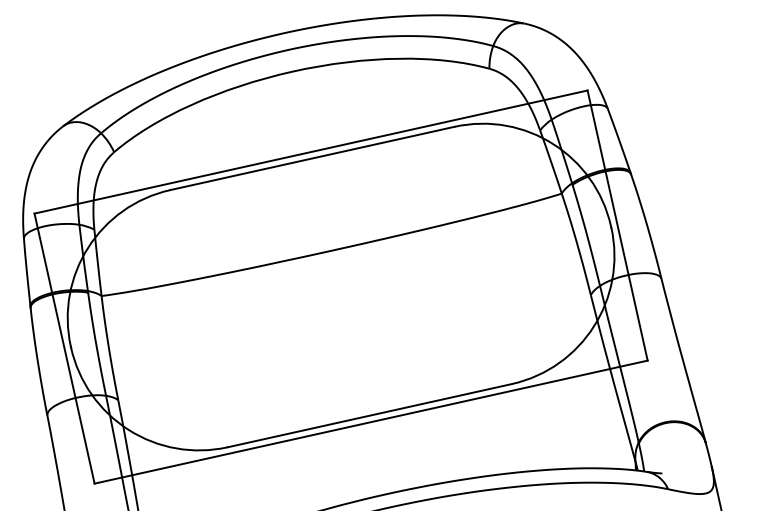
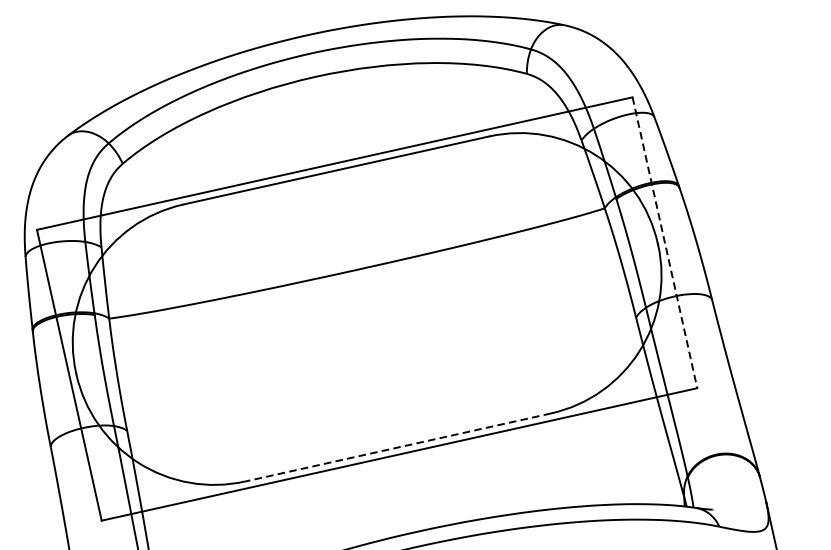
line: (617, 226) -> (664, 243), solid -> dashed
line: (369, 415) -> (397, 447), solid -> dashed

